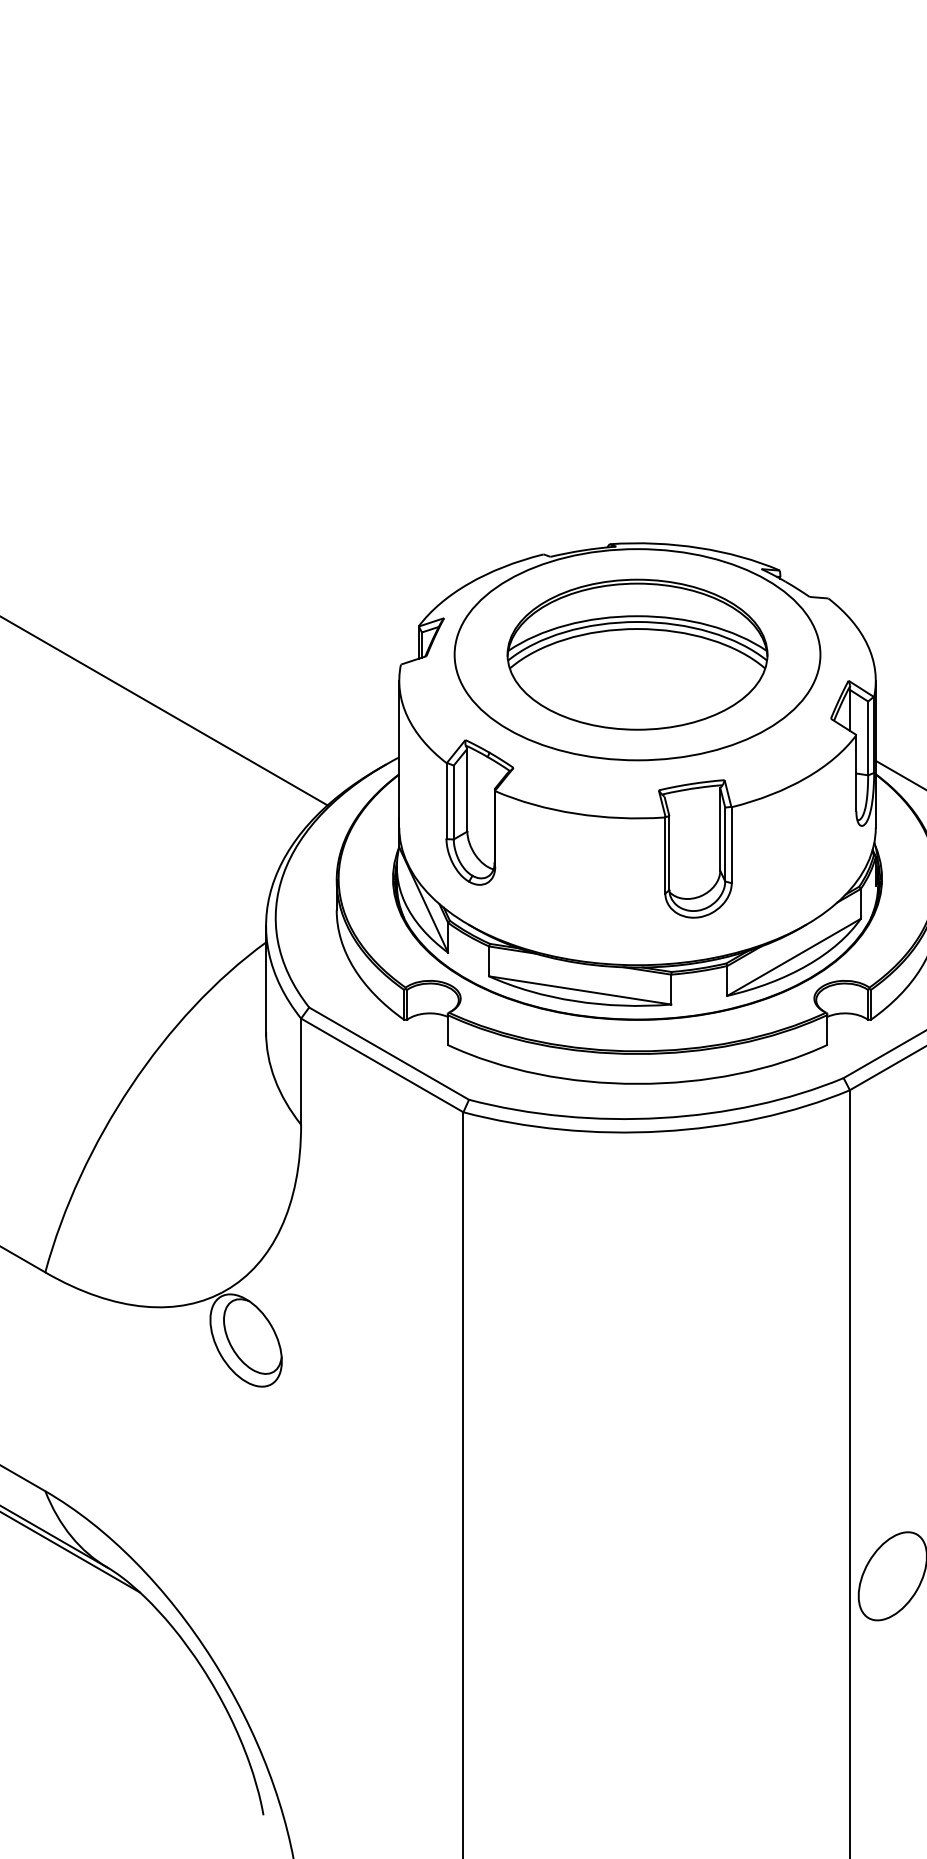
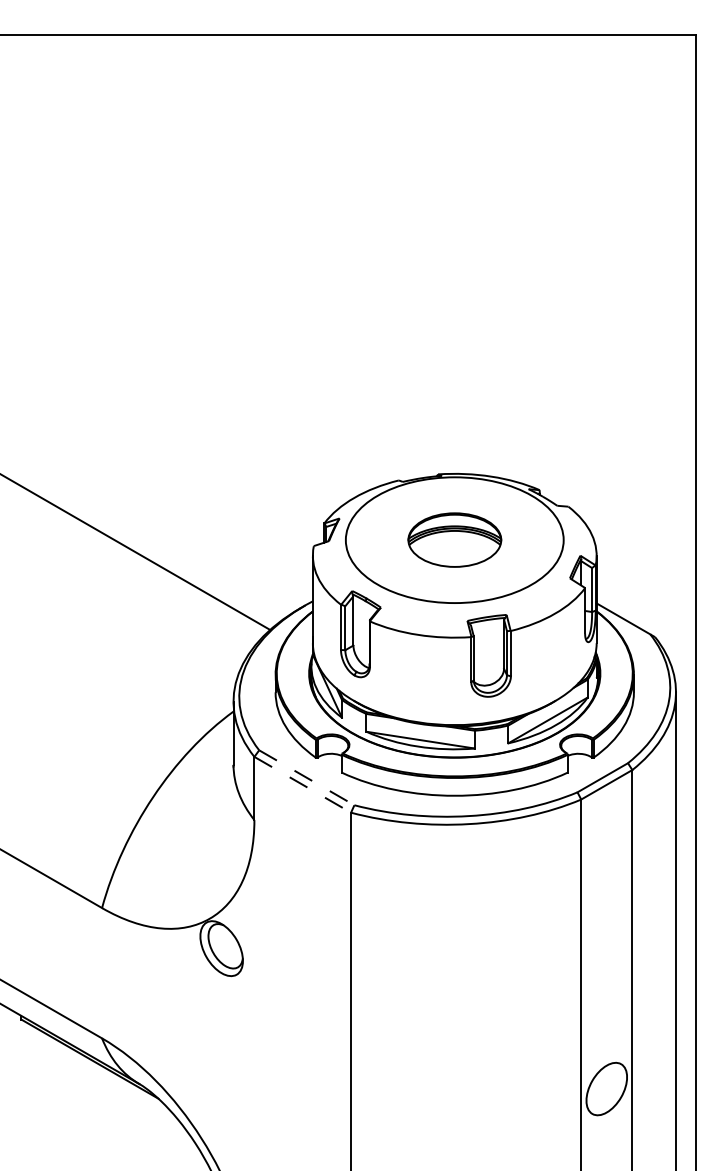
part: (637, 653) -> (454, 539), size x0.6
line: (388, 1053) -> (306, 777), solid -> dashed
line: (381, 1064) -> (302, 784), solid -> dashed

